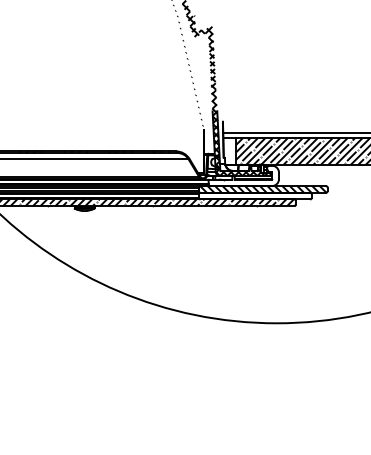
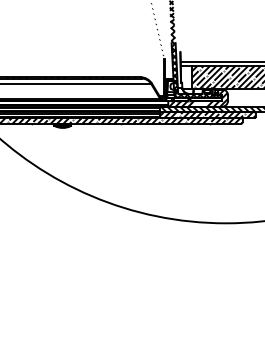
hatch: (244, 176) -> (198, 98), added
hatch: (254, 195) -> (207, 114), added

